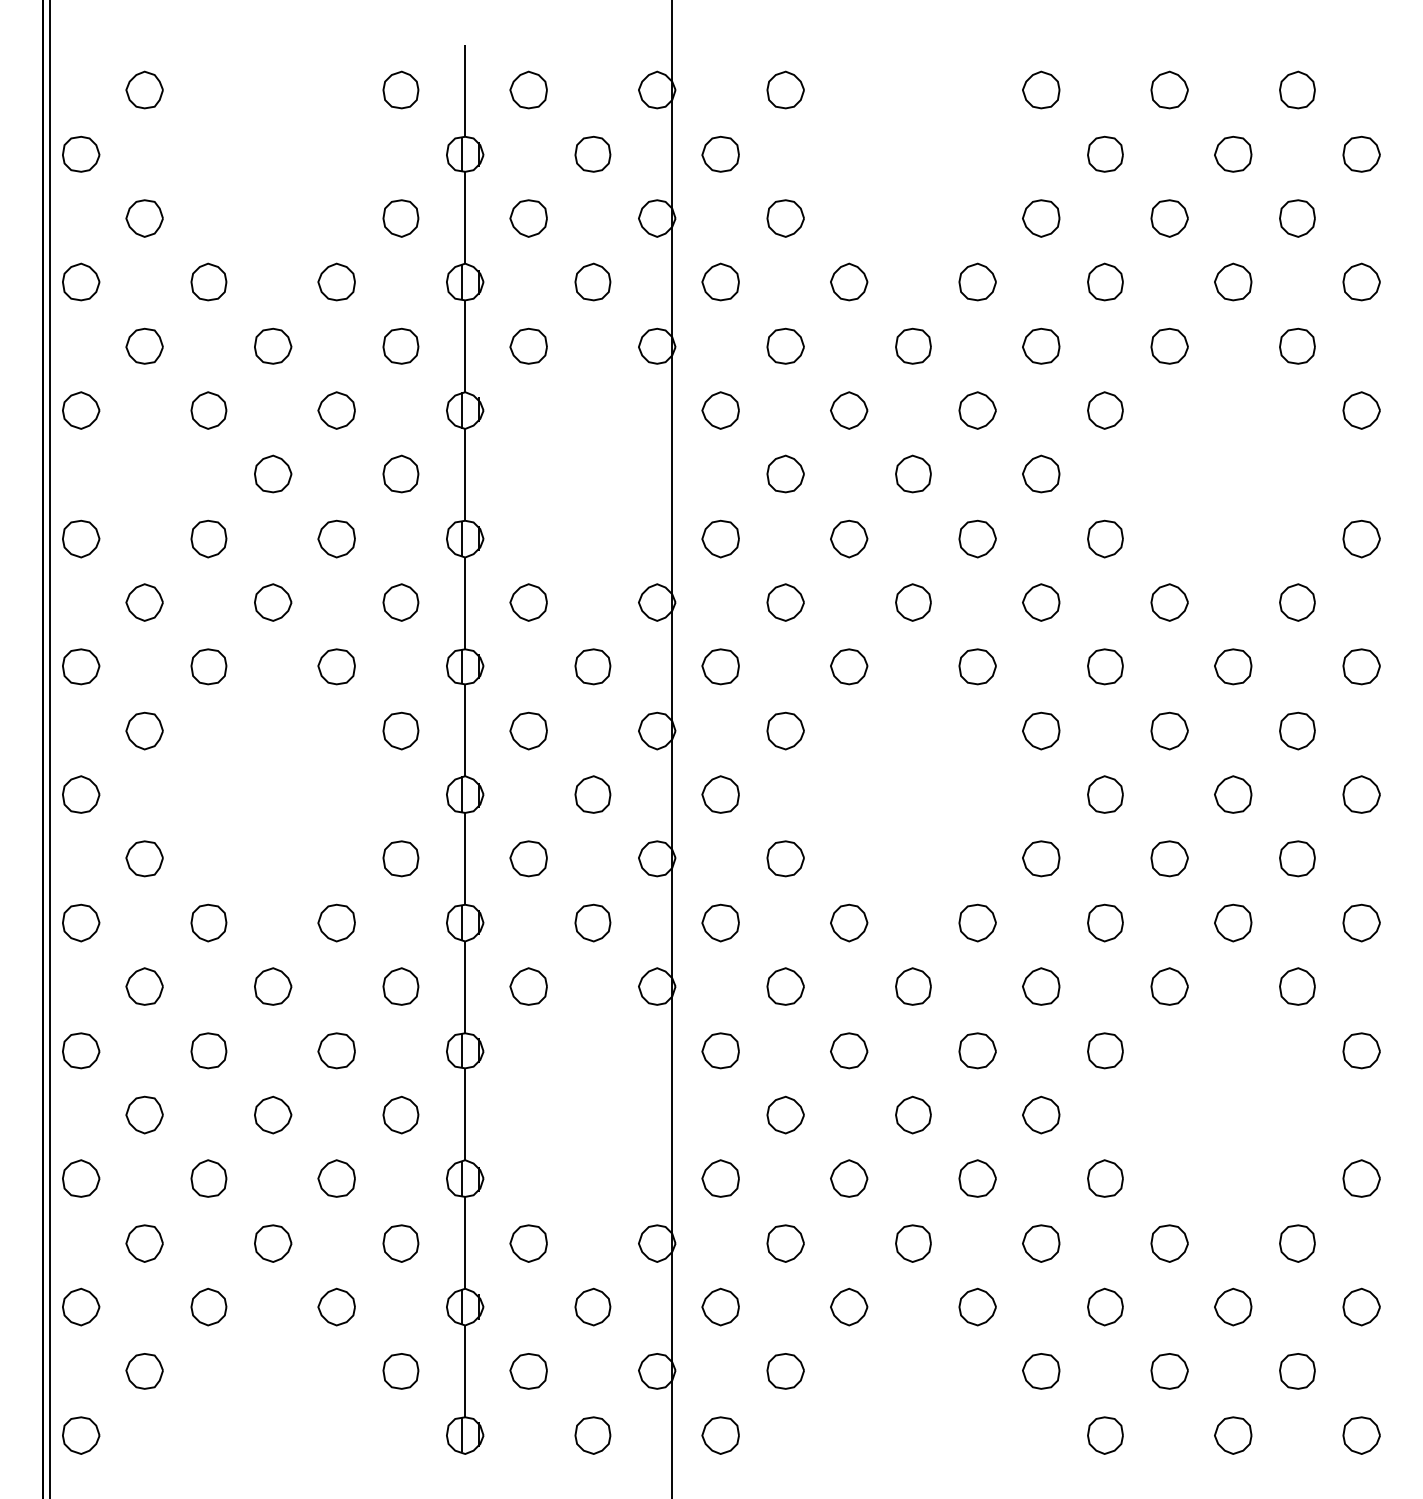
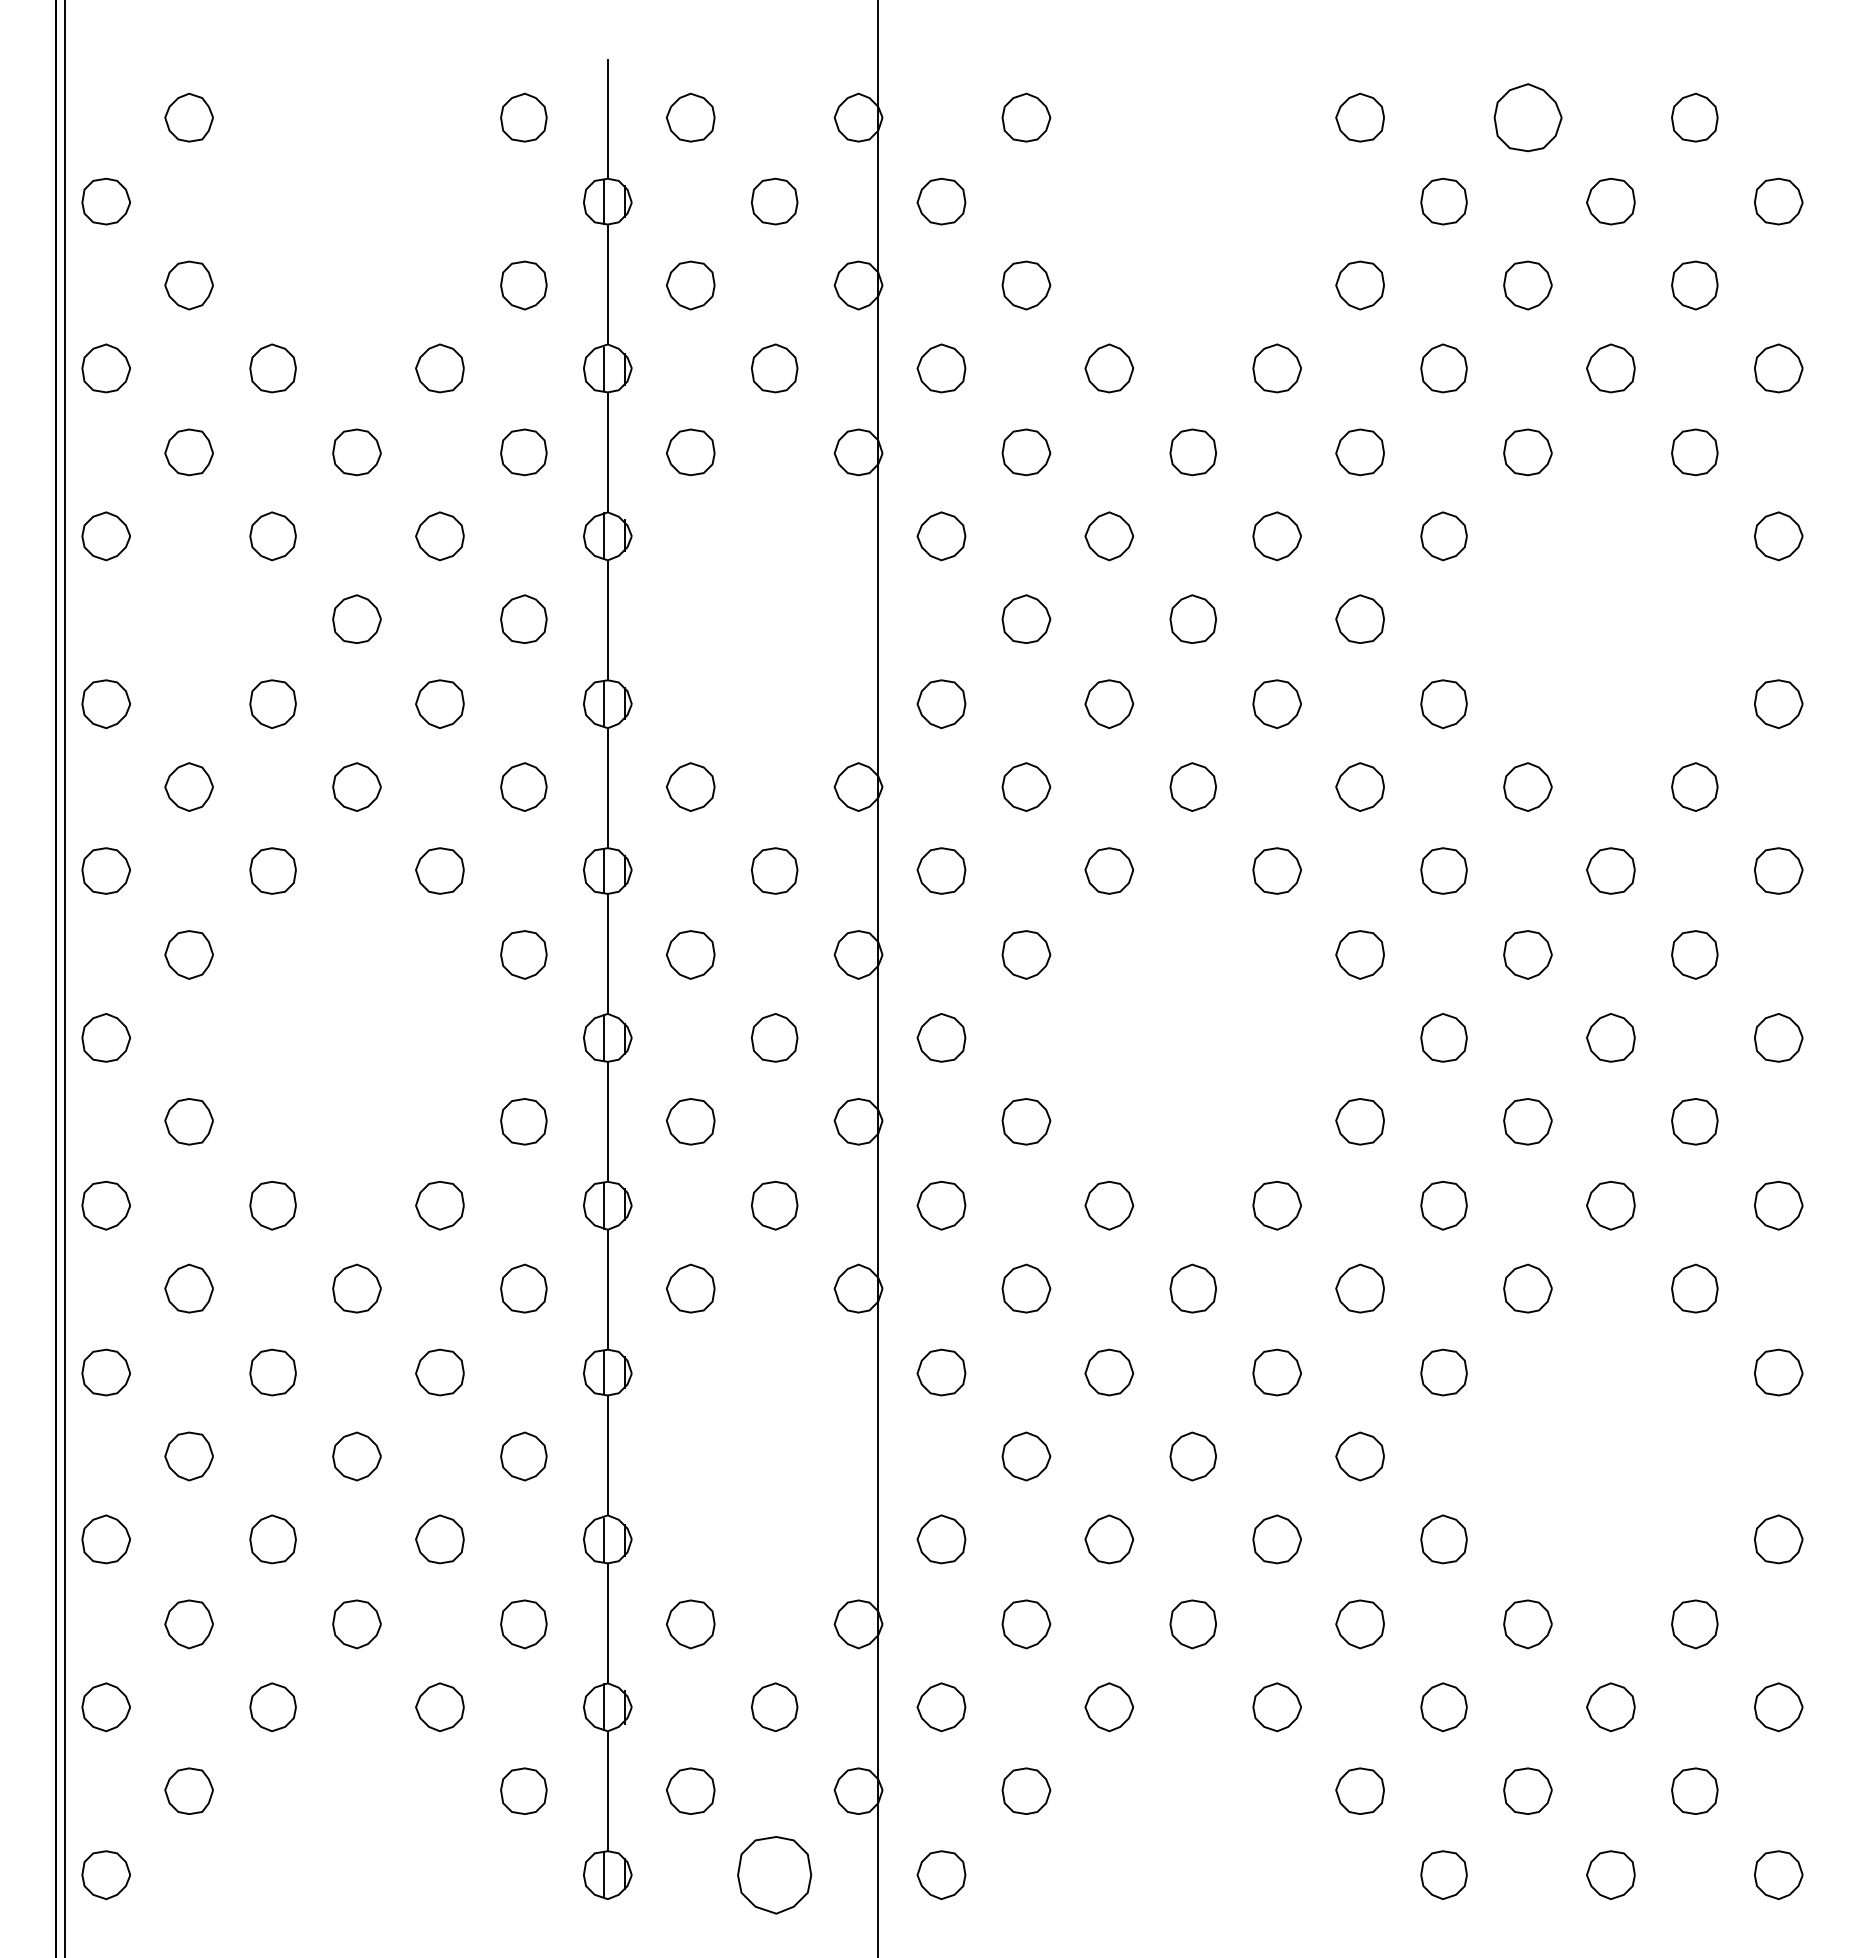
part: (1169, 89) -> (1527, 116), size x1.4
part: (592, 1435) -> (774, 1874), size x1.6

